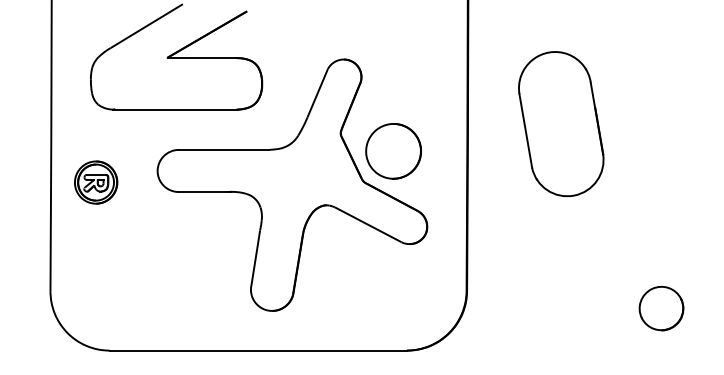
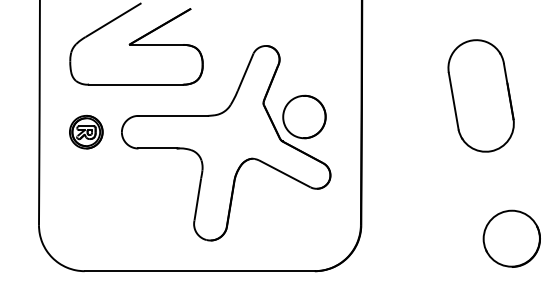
part: (560, 123) -> (480, 95), moved
part: (96, 182) -> (86, 132), moved
part: (661, 308) -> (511, 238), size x1.67

